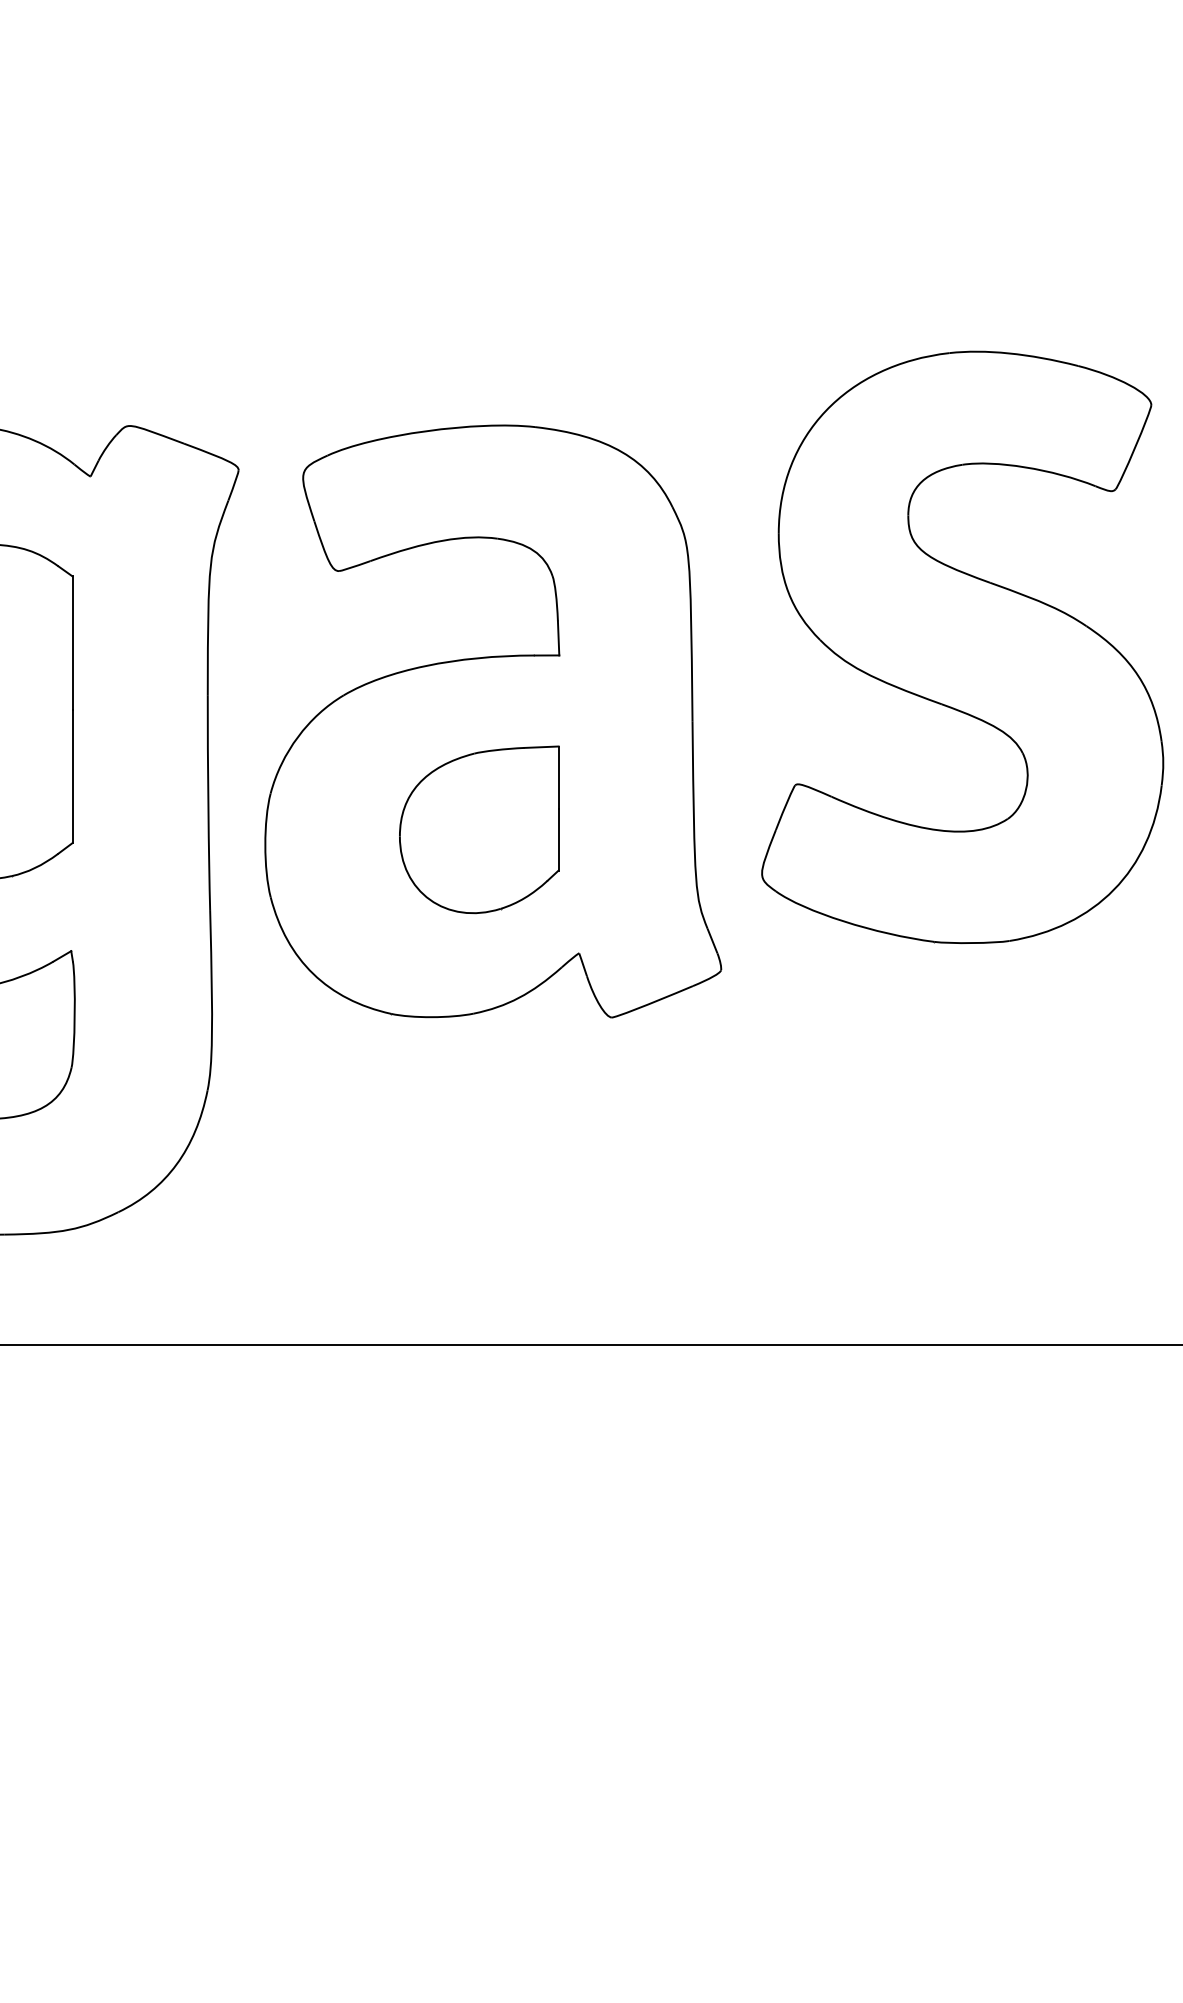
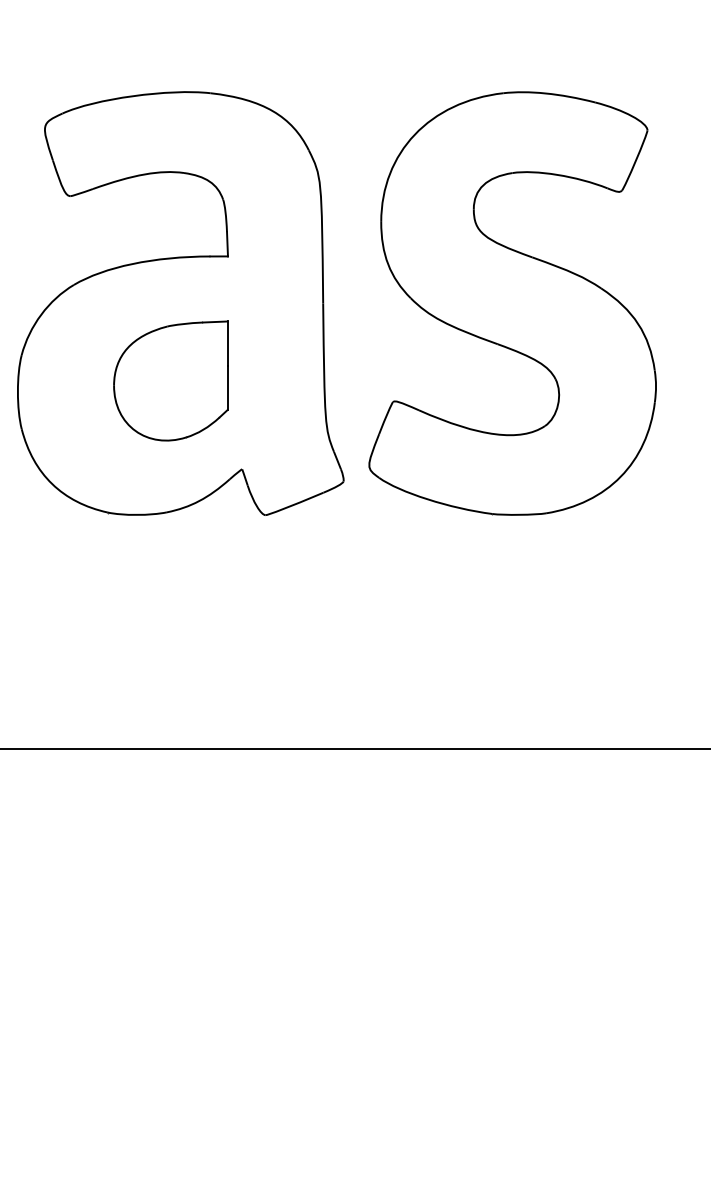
part: (962, 646) -> (512, 302), moved

